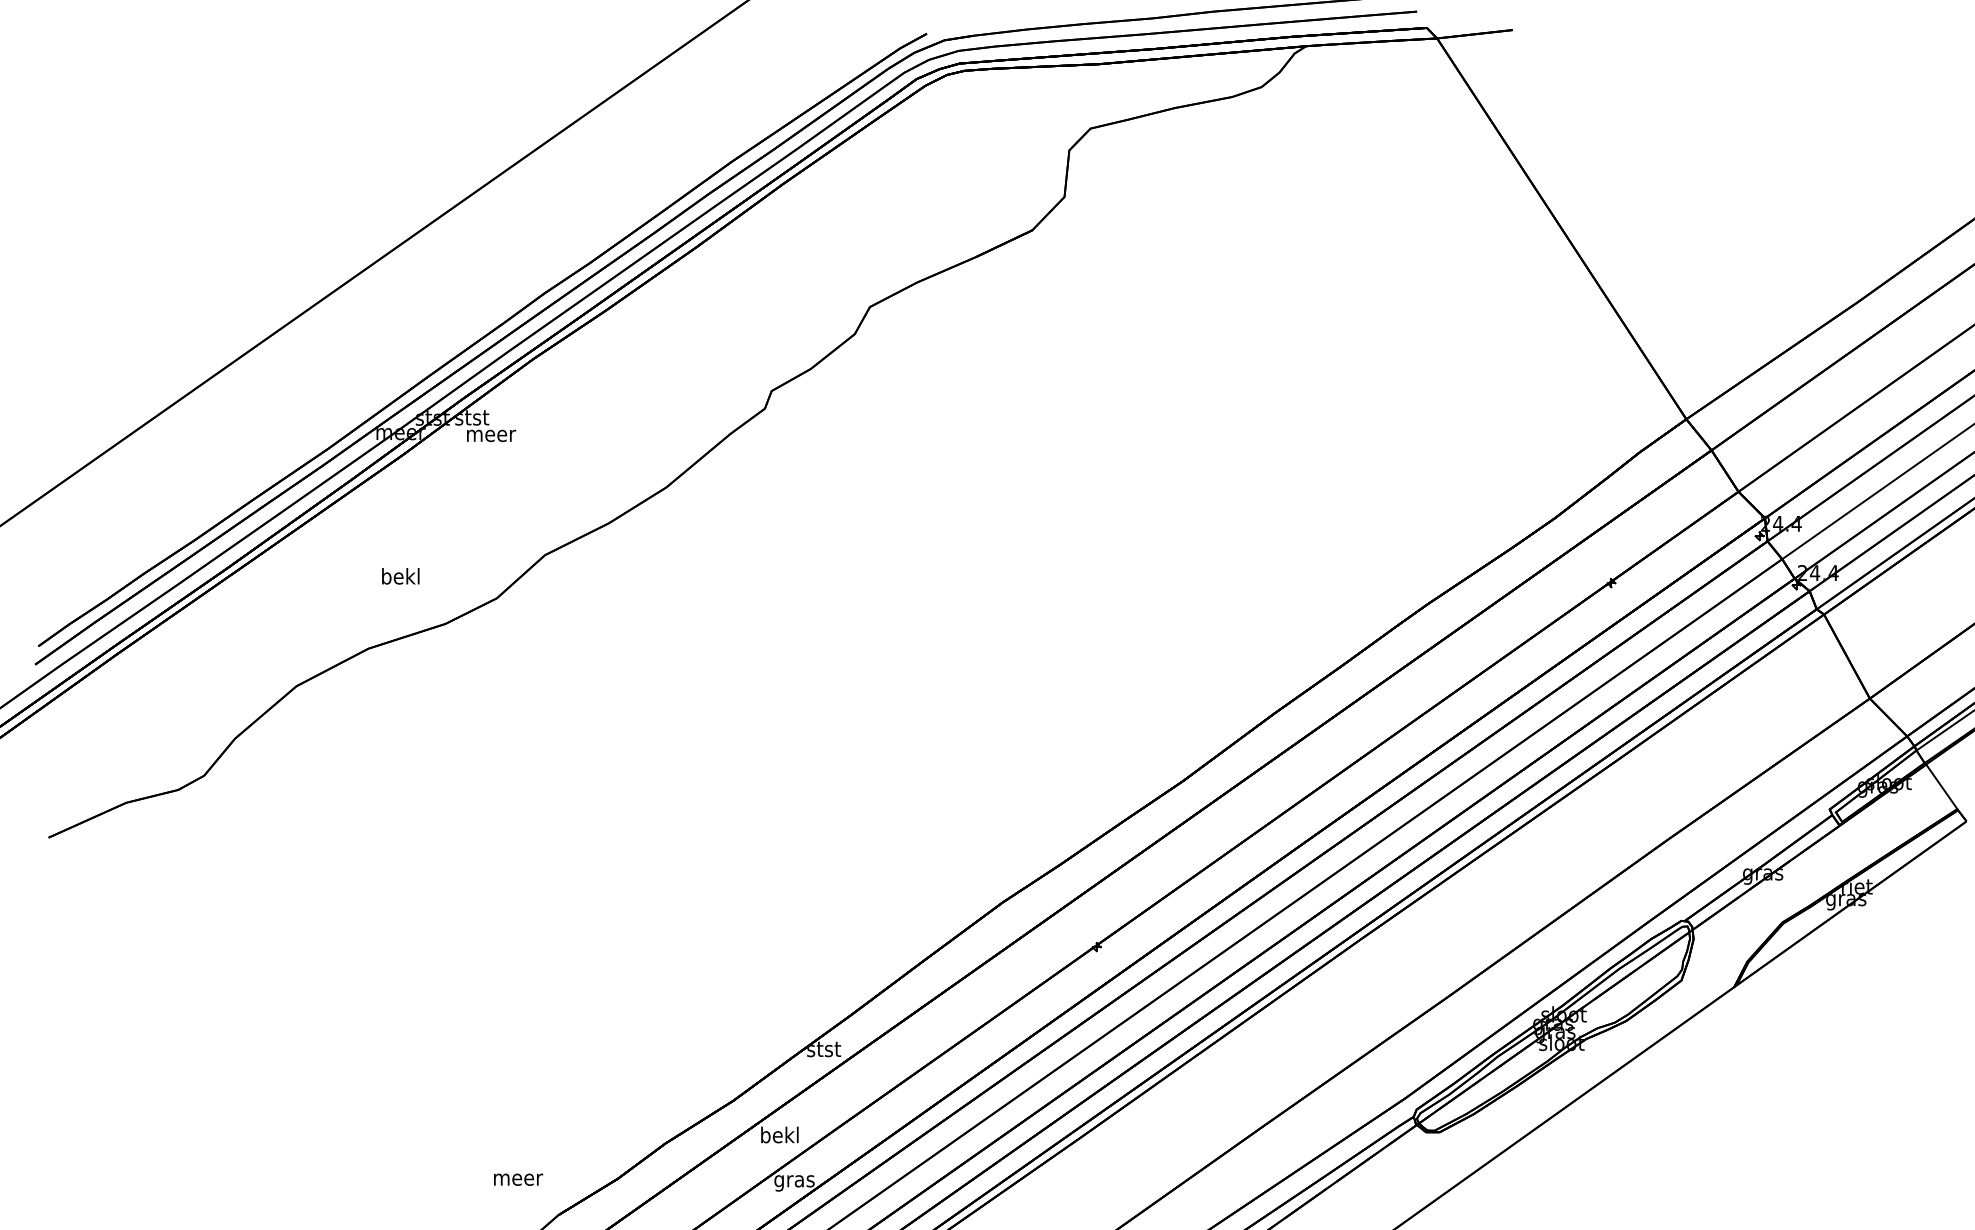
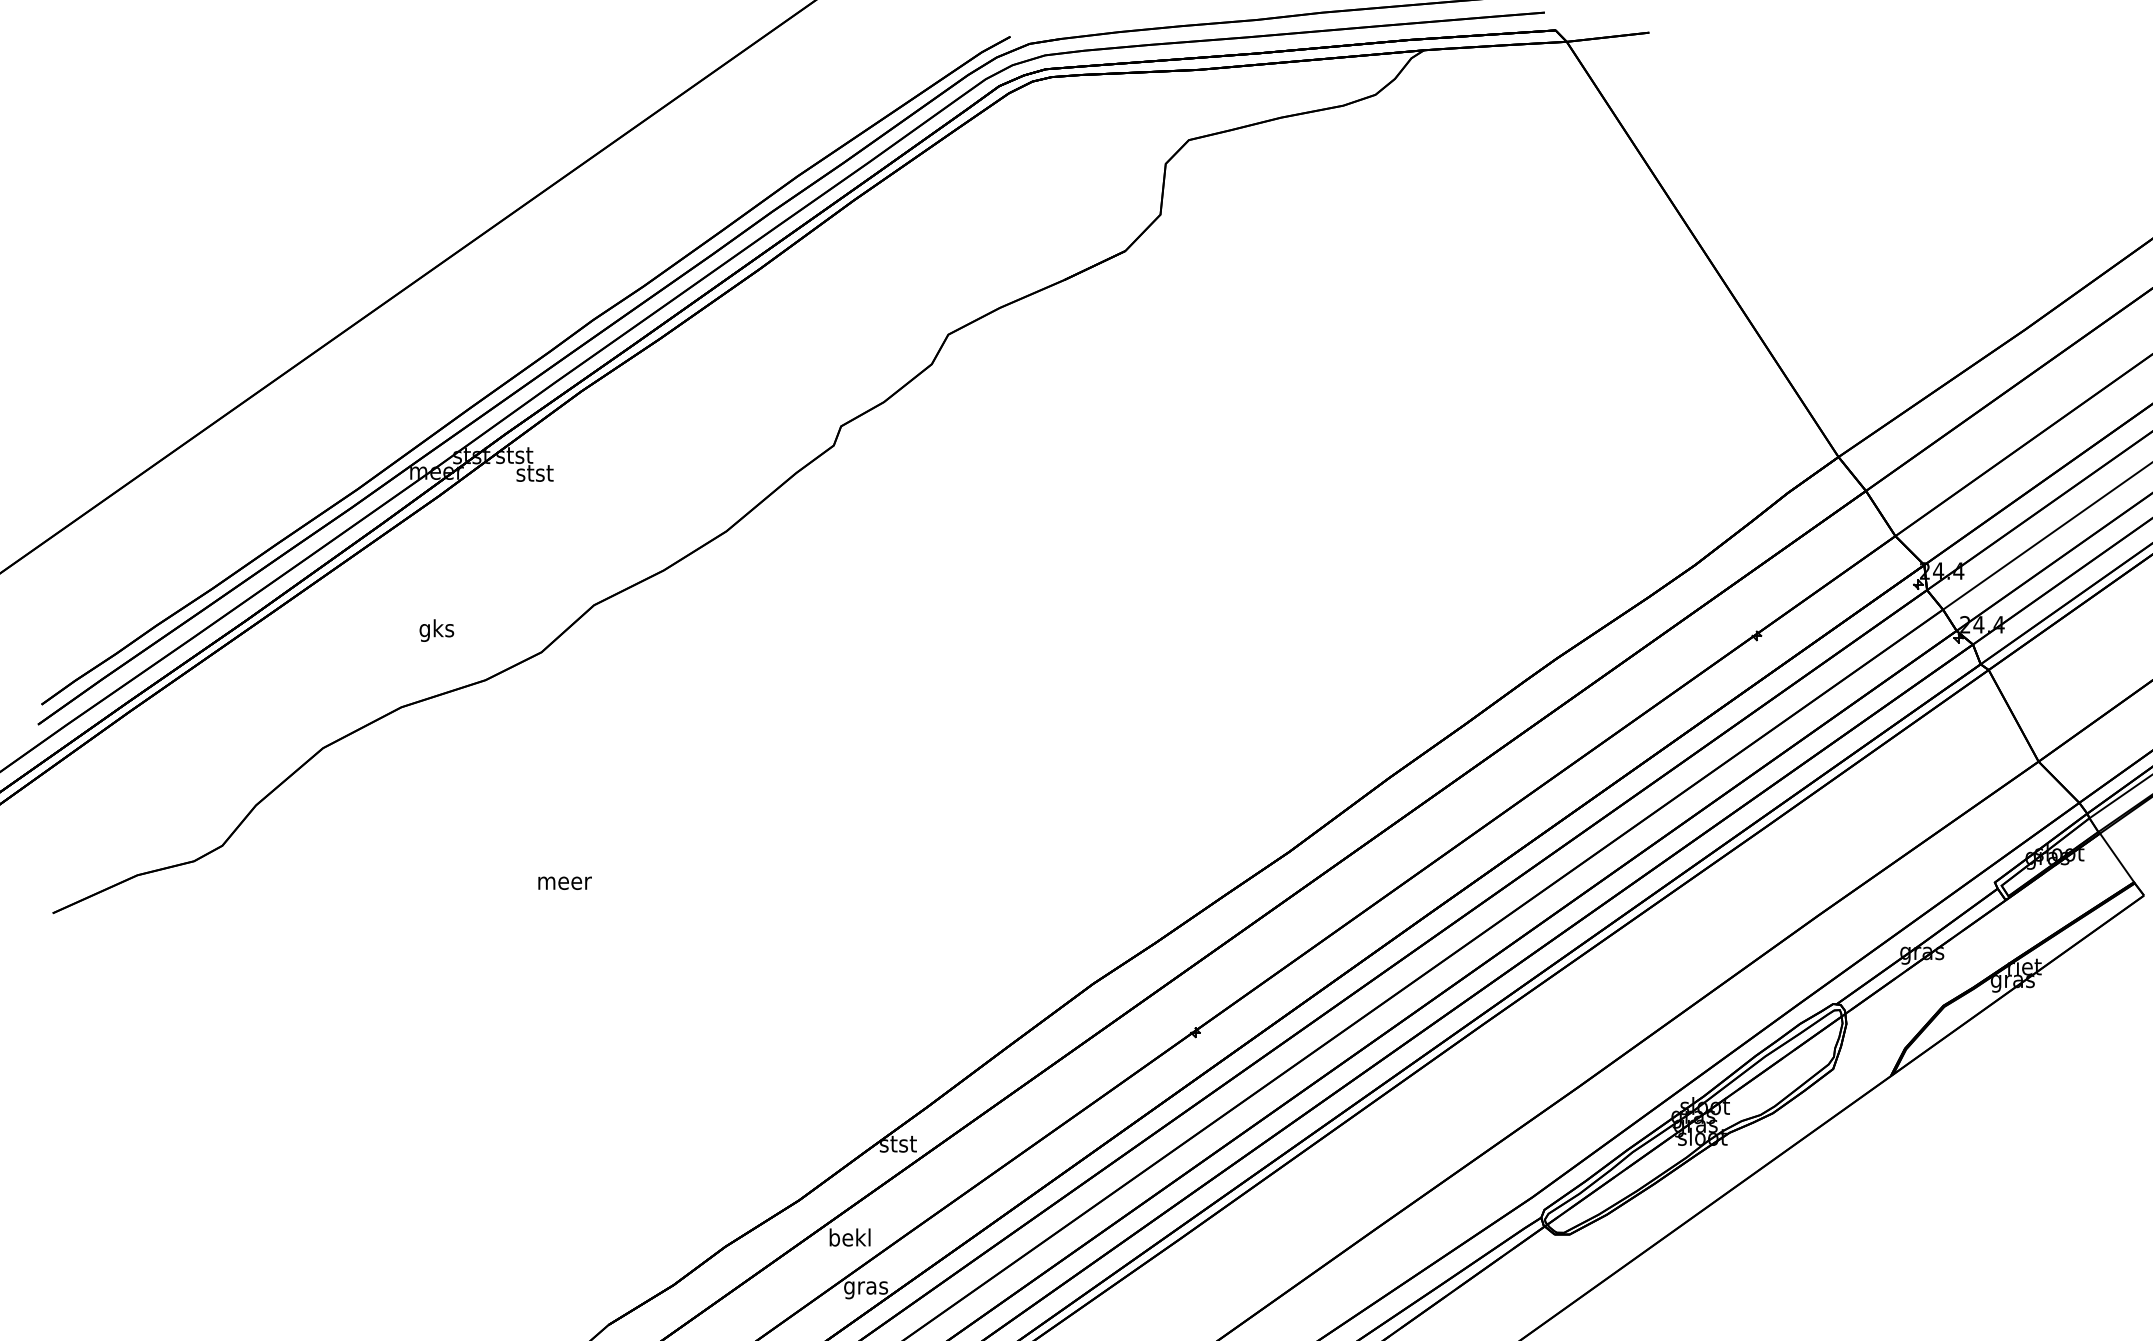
text: (491, 434) -> (535, 473), meer -> stst
text: (400, 578) -> (436, 630), bekl -> gks
text: (517, 1179) -> (564, 882), moved

